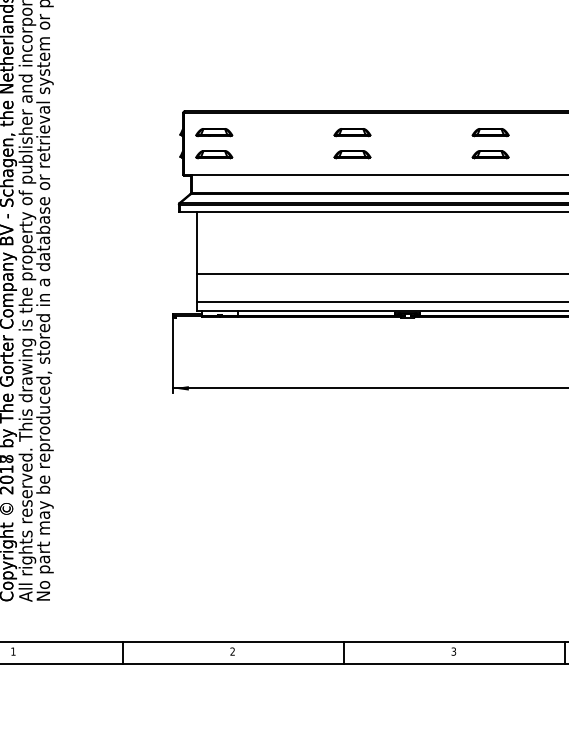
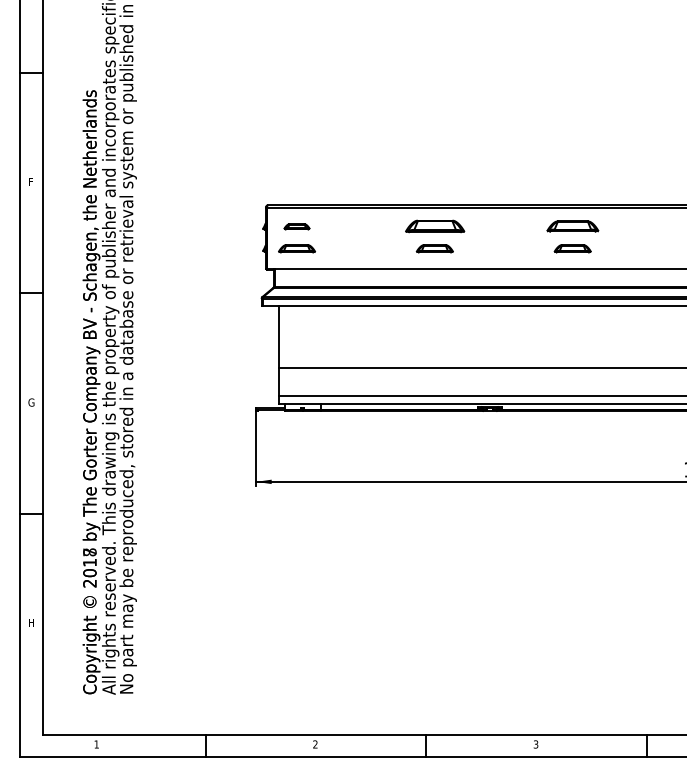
part: (213, 132) -> (296, 226), size x0.7
part: (352, 132) -> (434, 226), size x1.6
part: (490, 132) -> (572, 226), size x1.4

